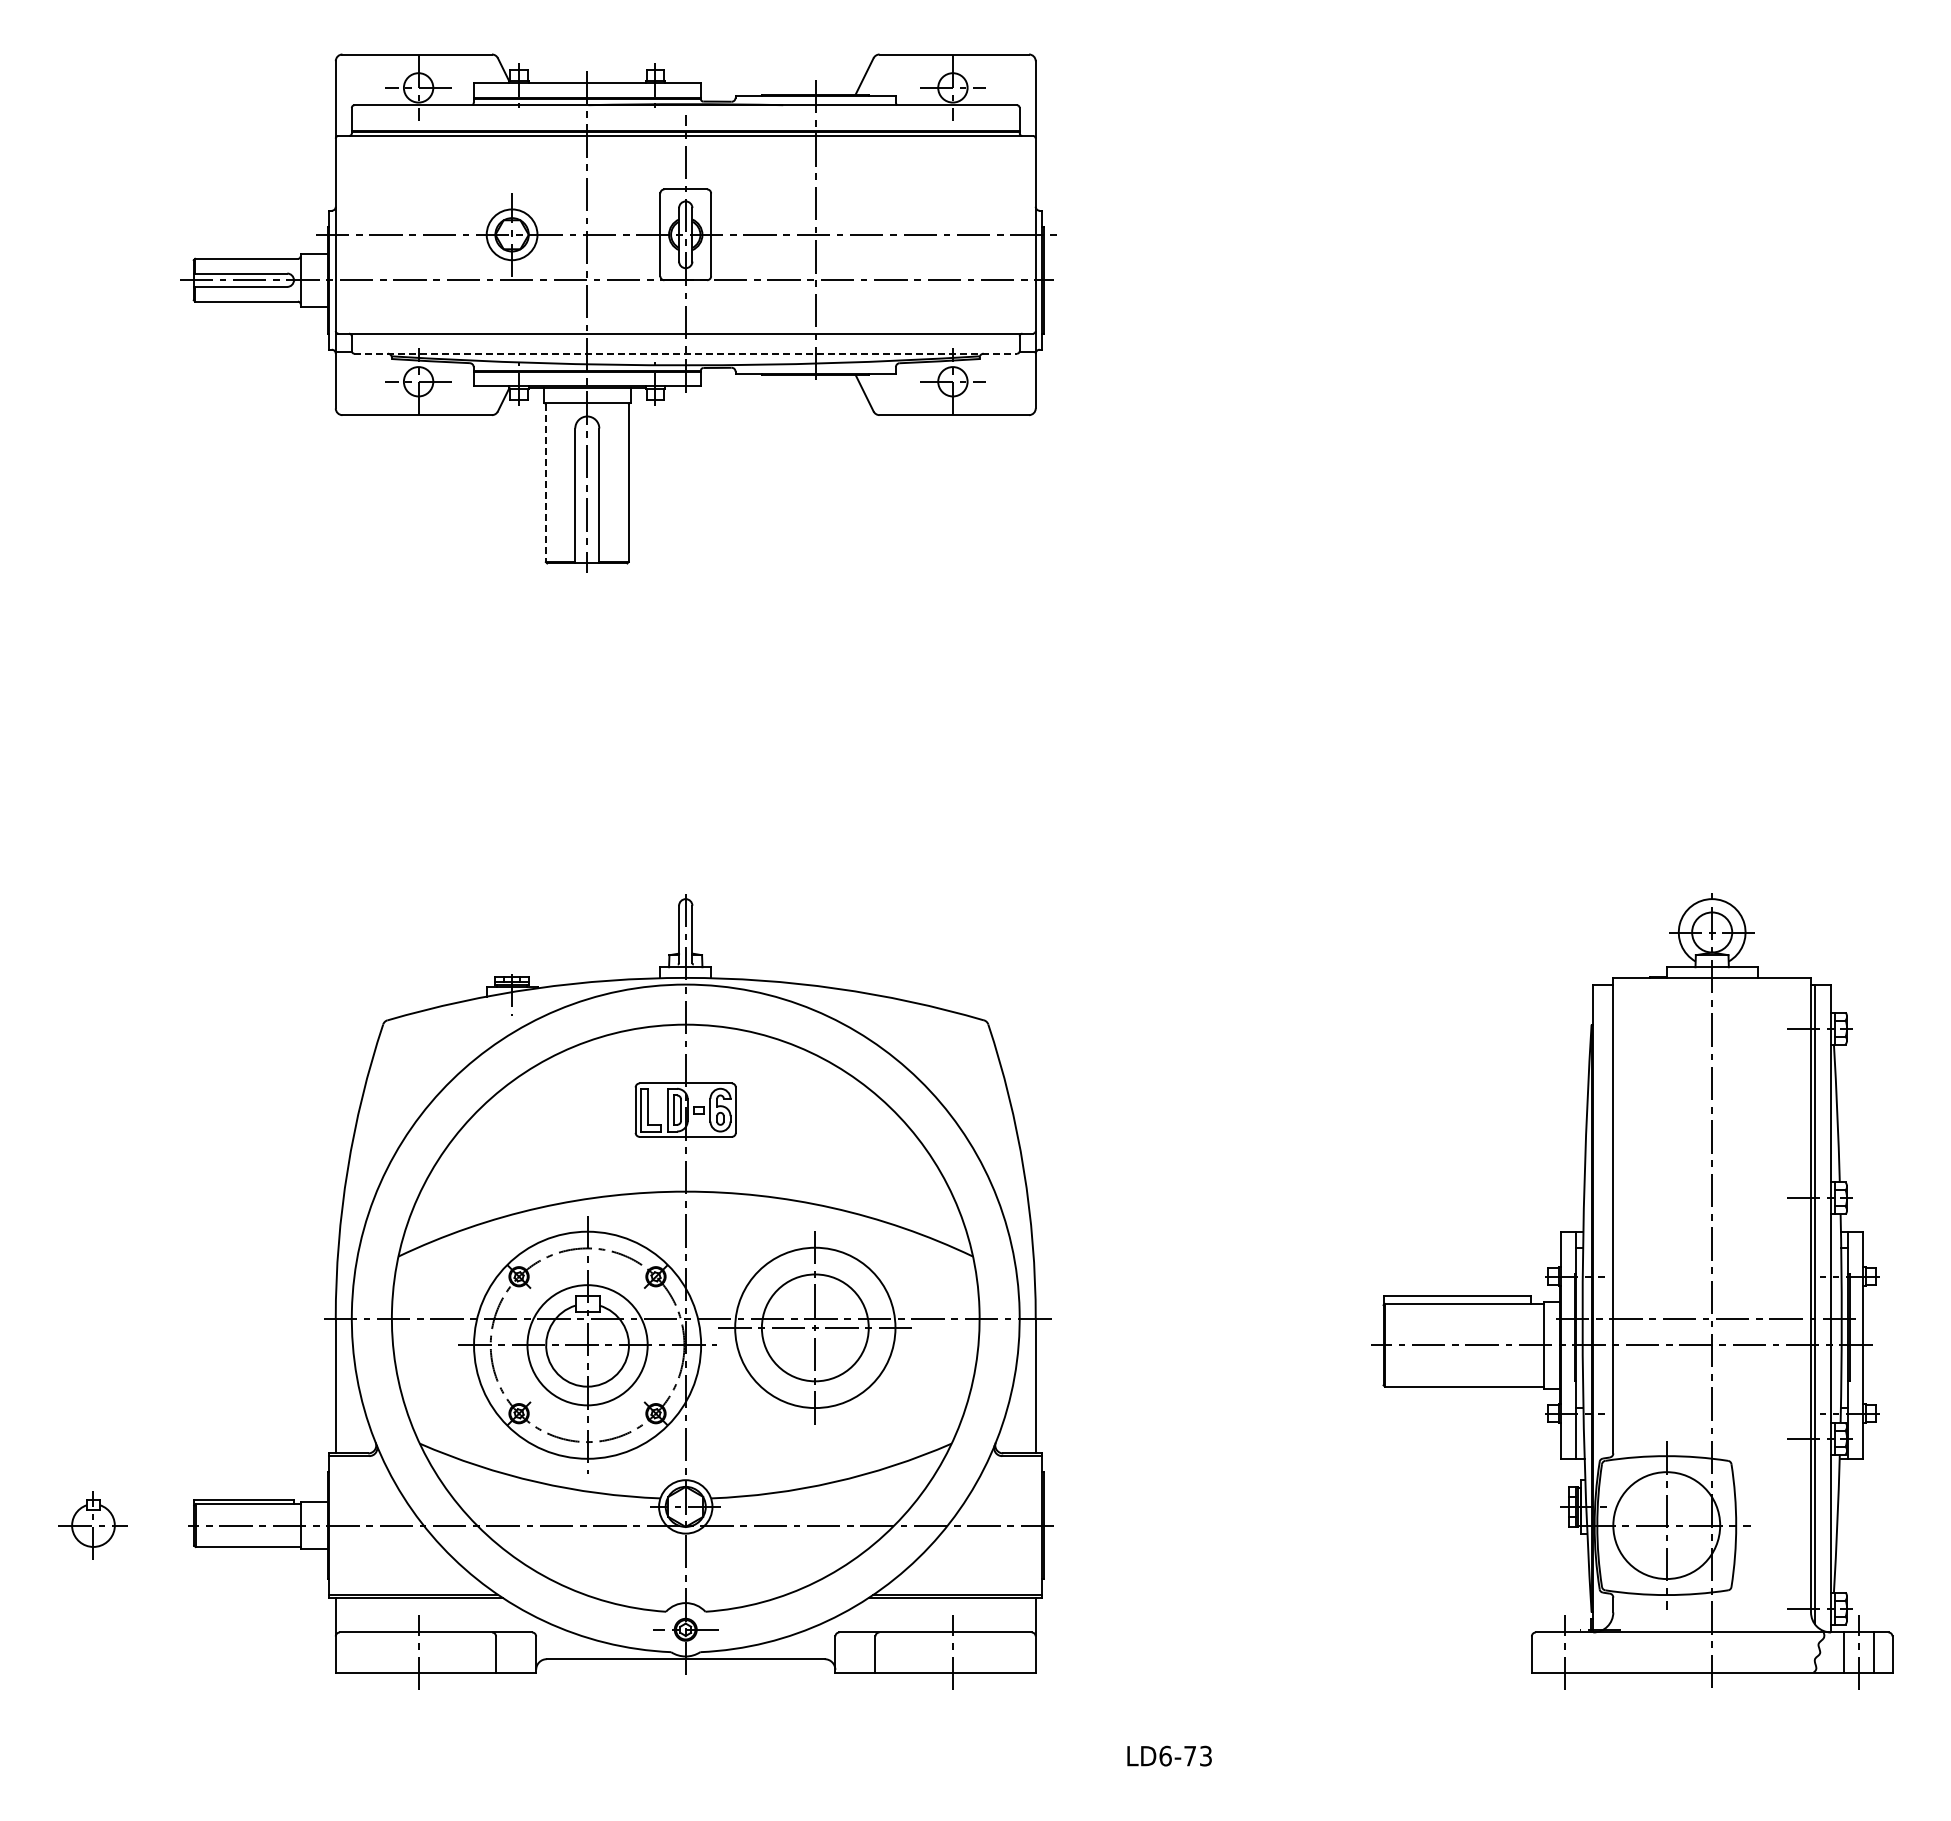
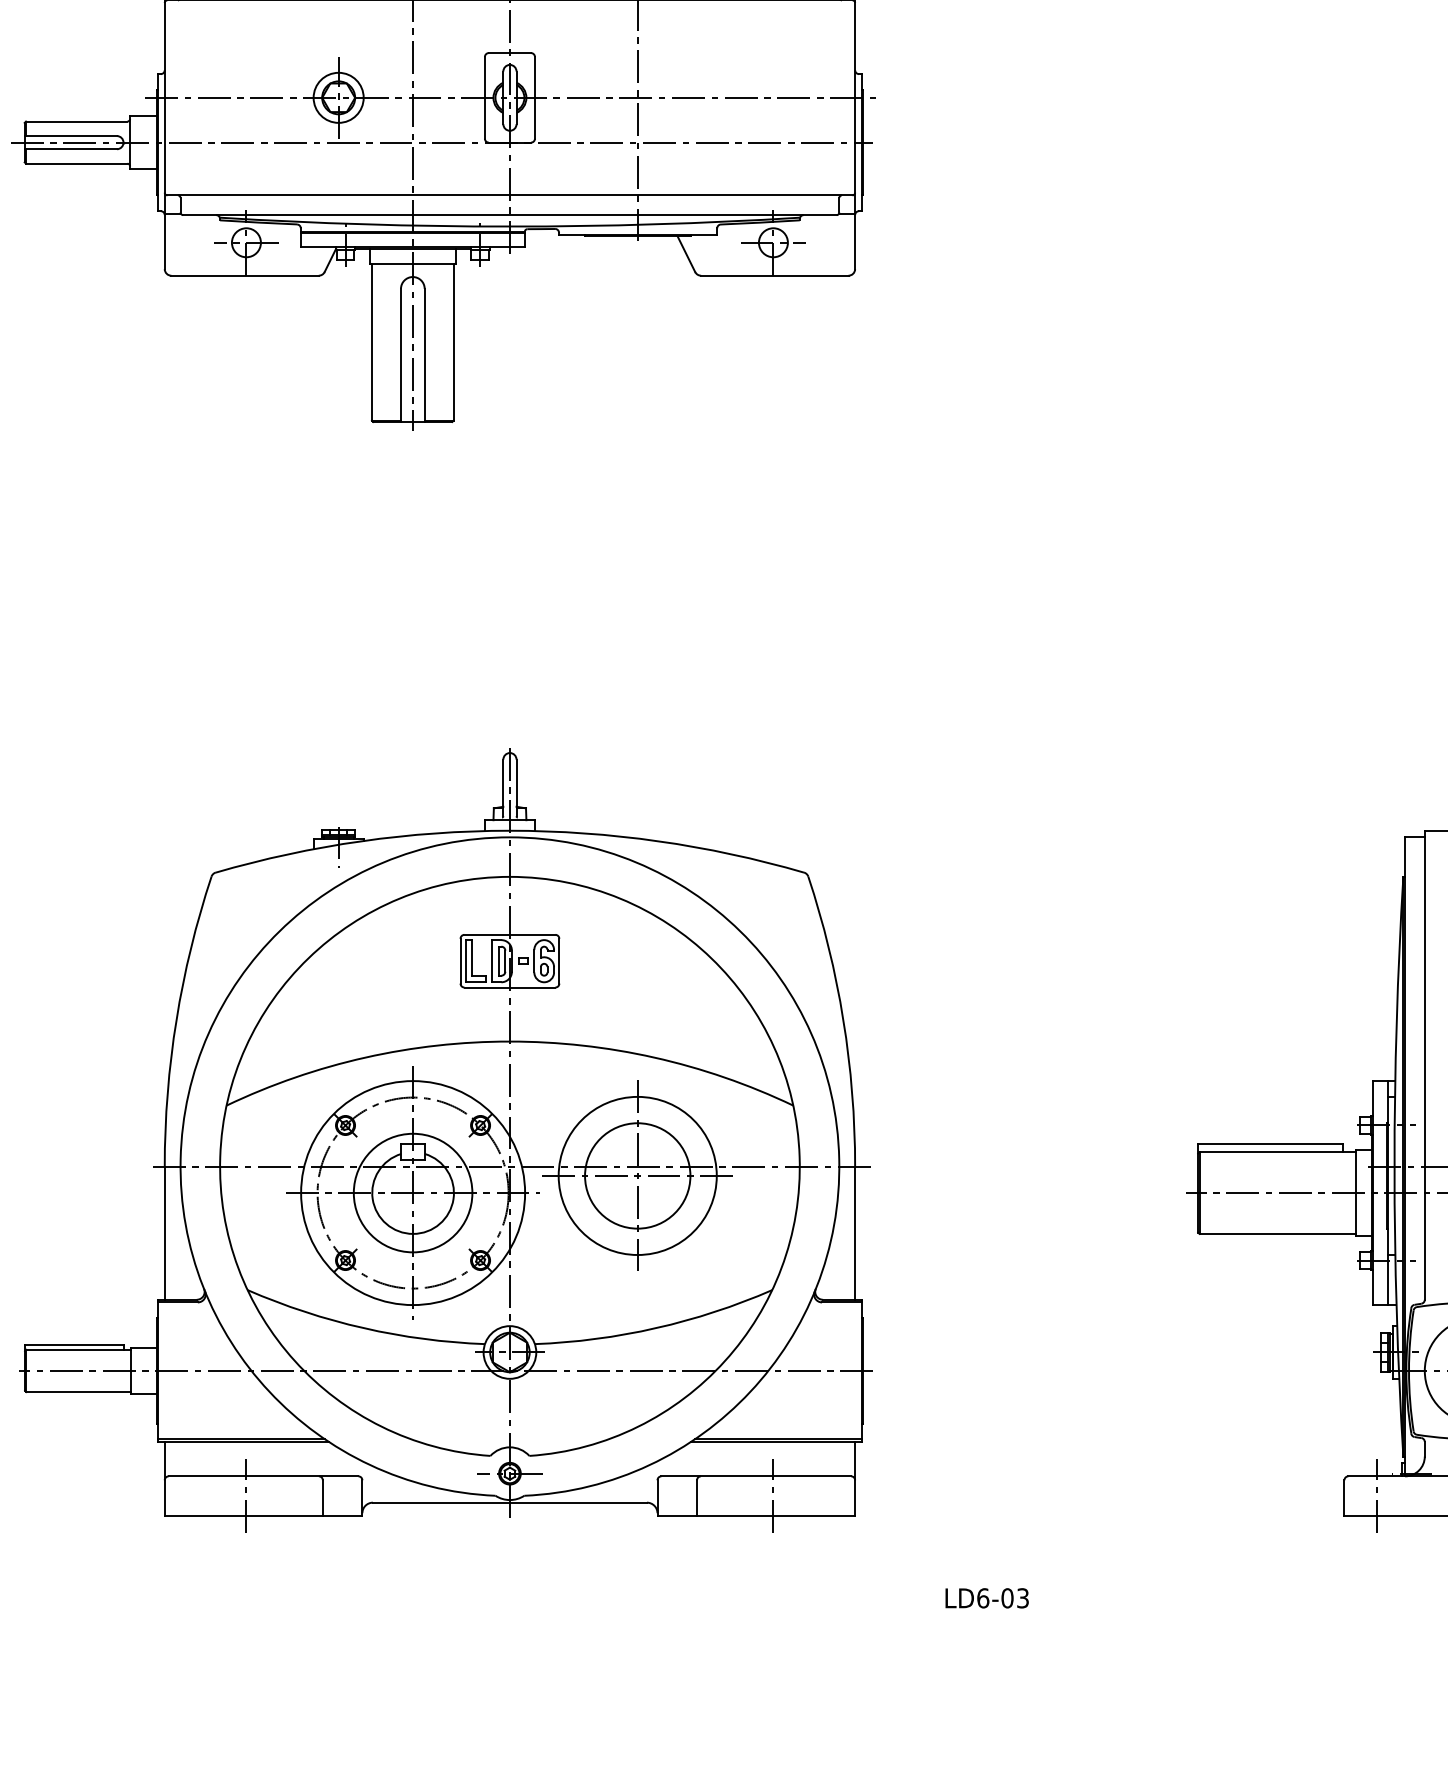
line: (686, 353) -> (510, 214), dashed -> solid
line: (545, 483) -> (371, 343), dashed -> solid
text: (1190, 1755) -> (1007, 1597), LD6-73 -> LD6-03

